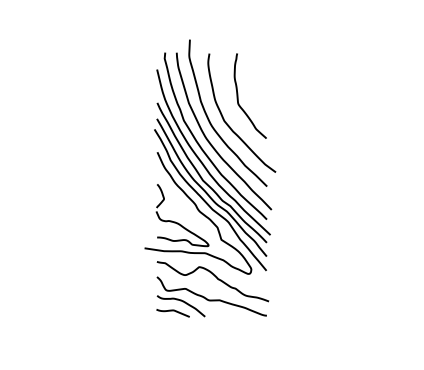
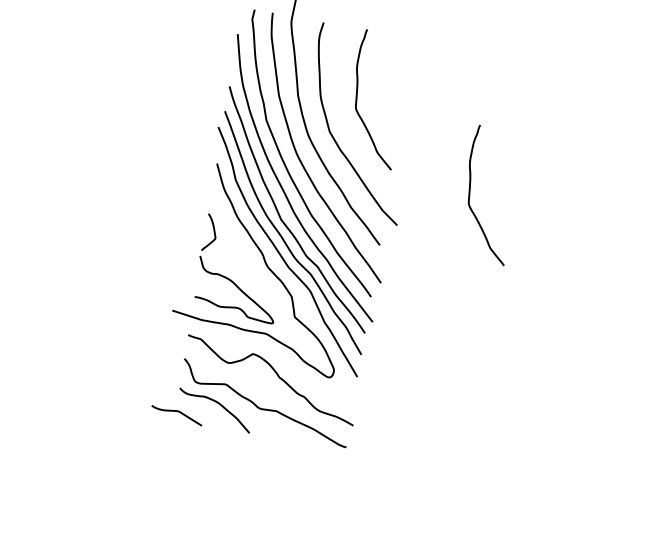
curve: (318, 143) -> (471, 191), added
curve: (172, 311) -> (176, 412), moved

